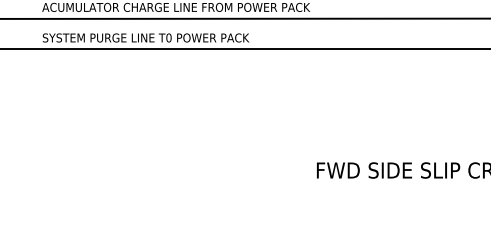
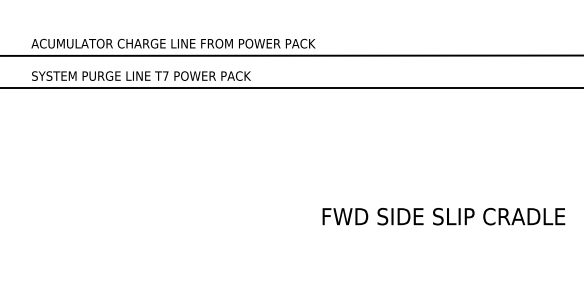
text: (168, 37) -> (165, 75), T0 -> T7

